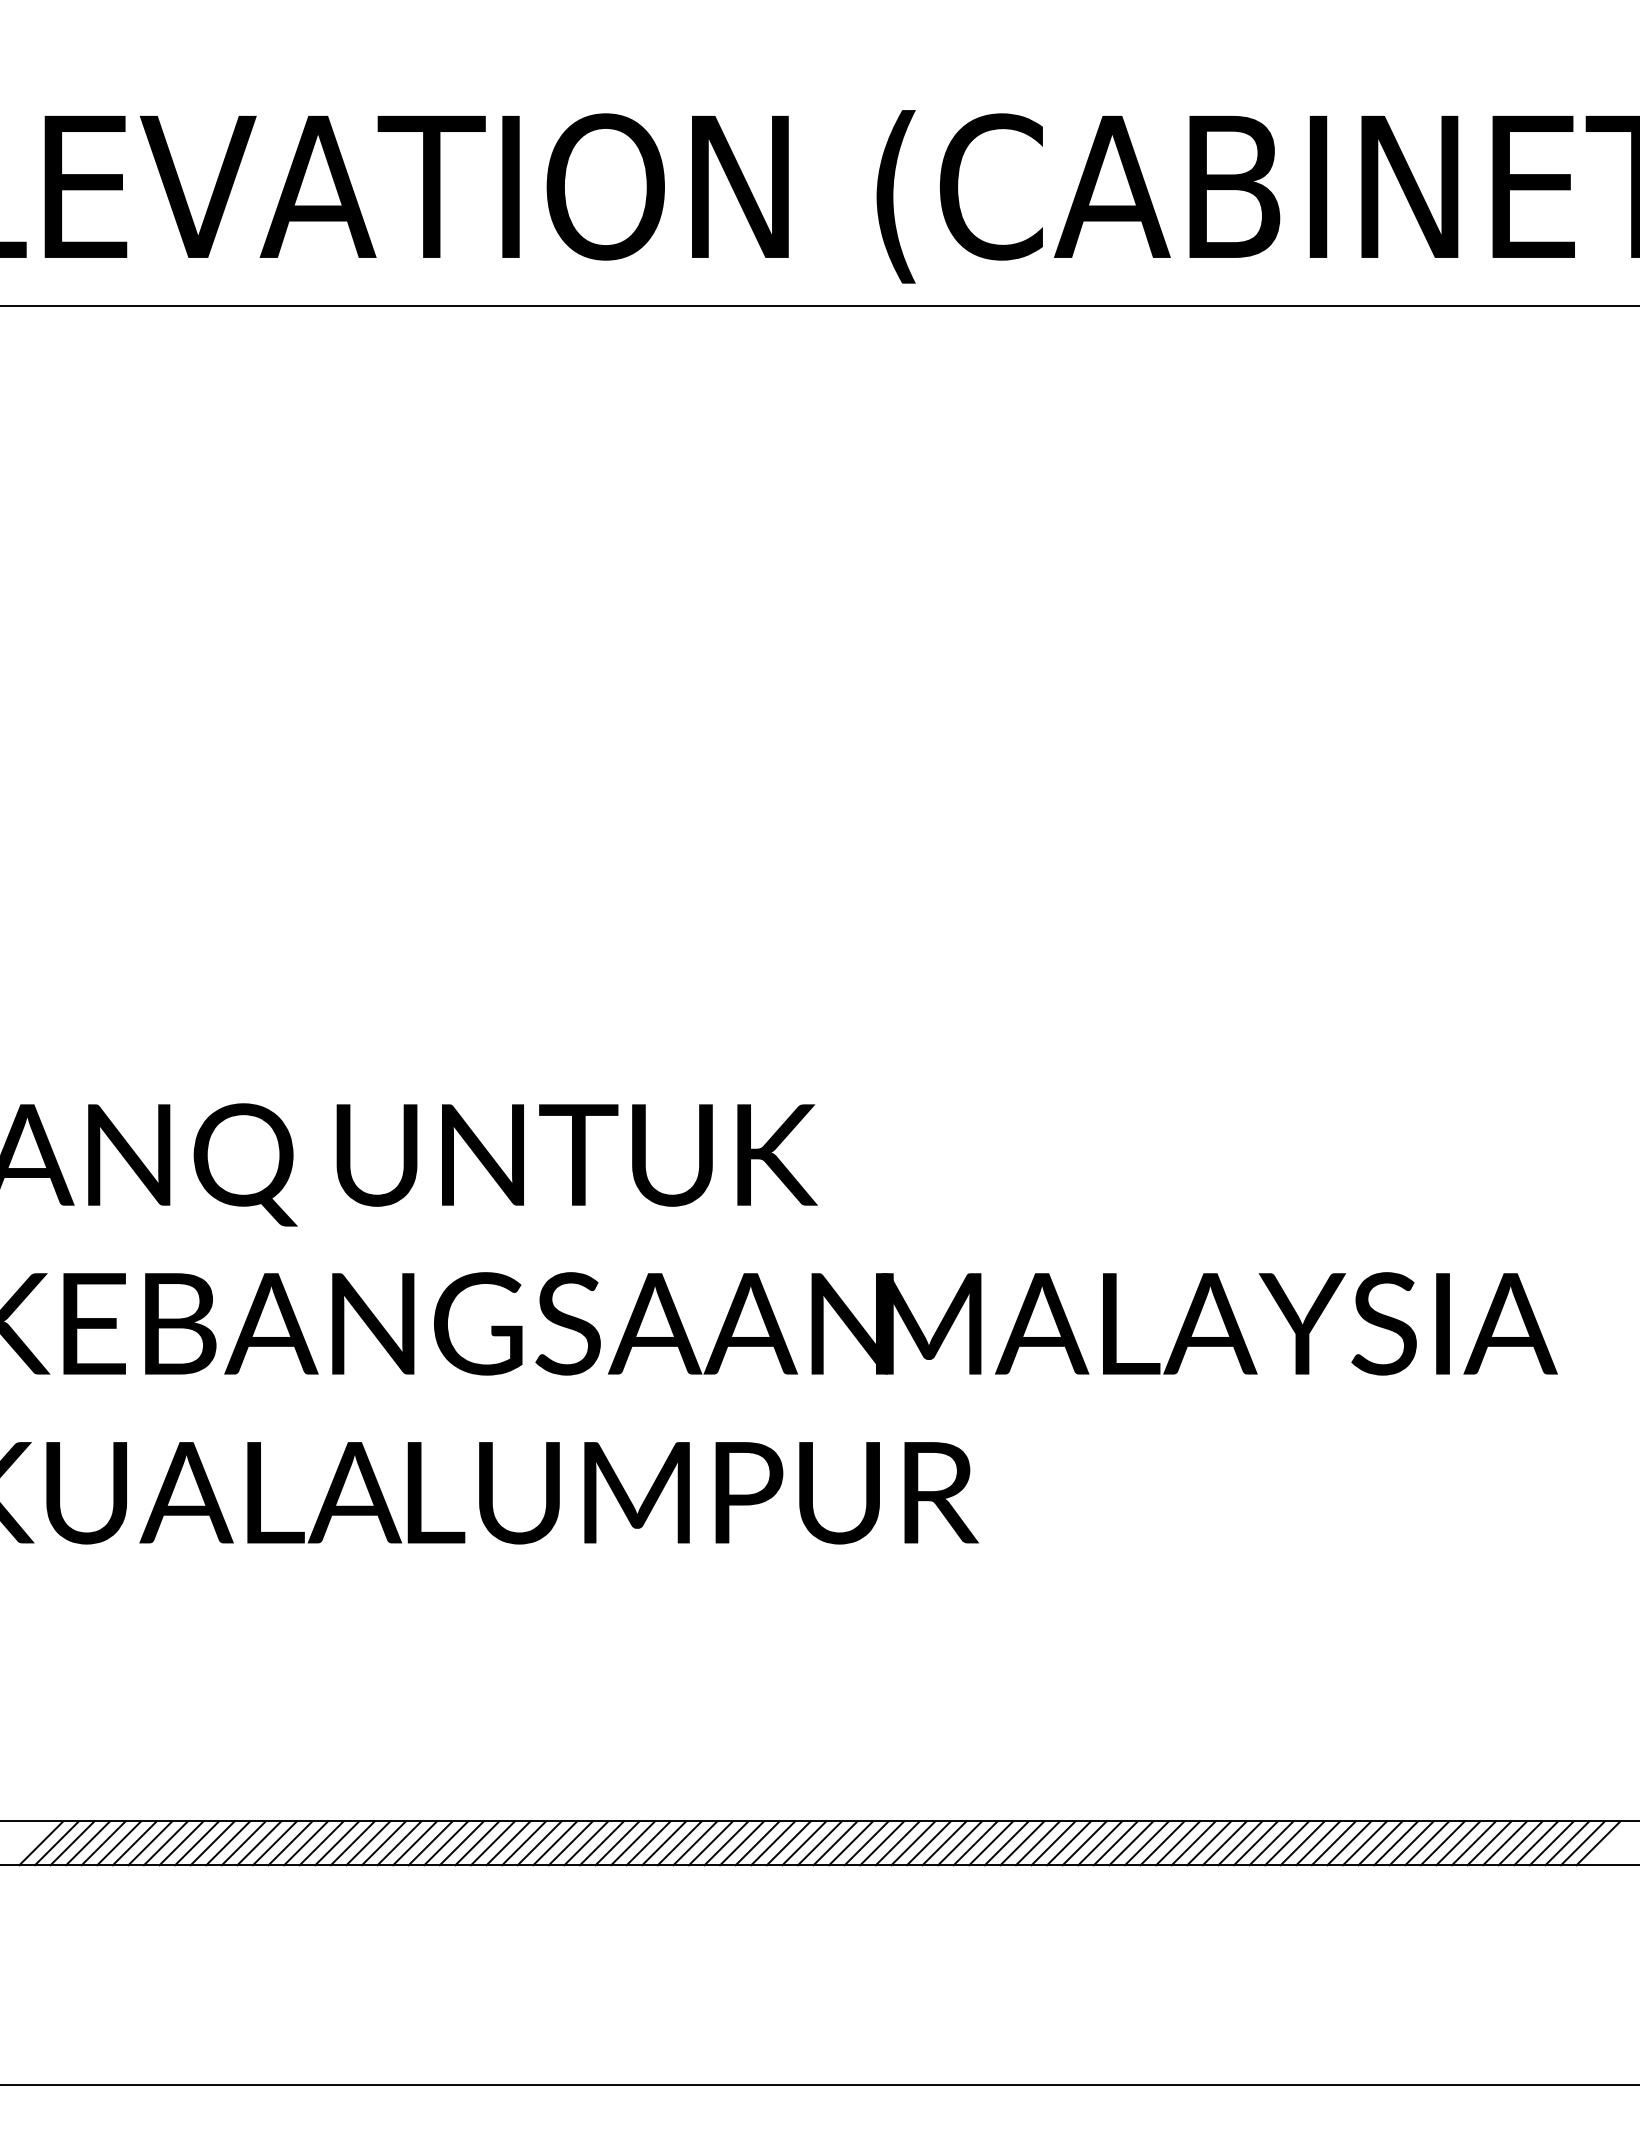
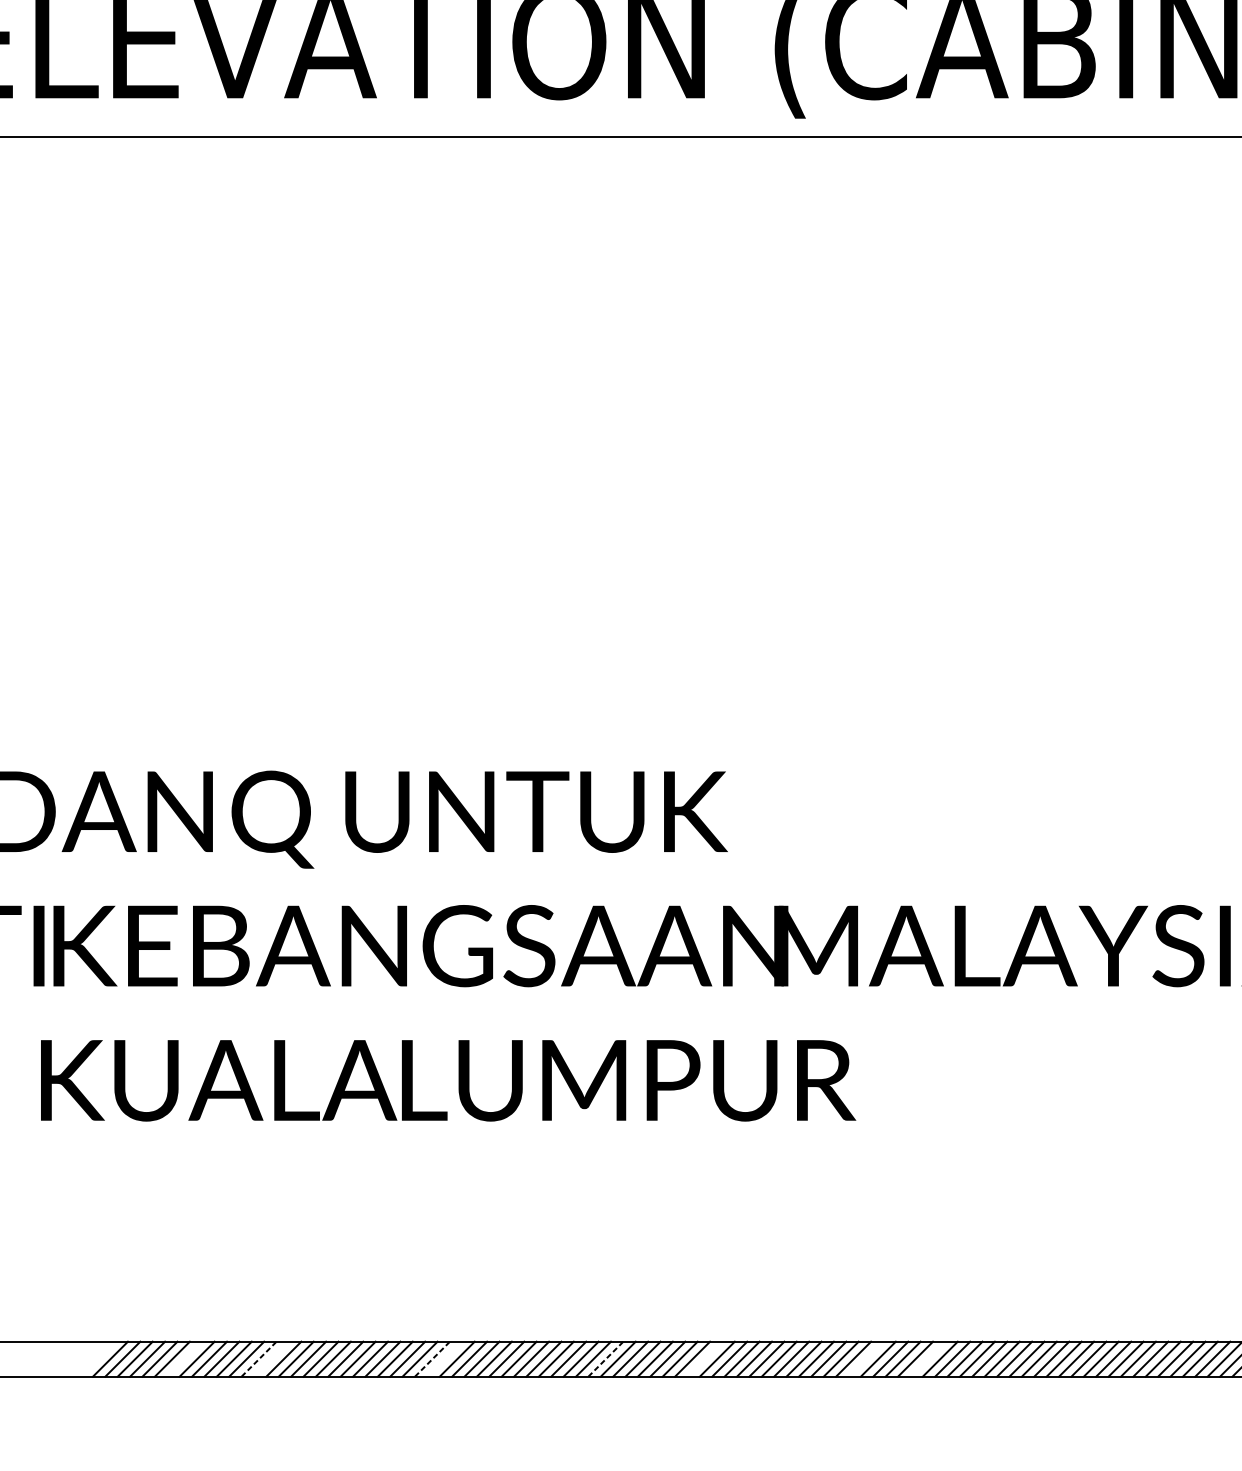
line: (228, 1842) -> (259, 1358), solid -> dashed
line: (446, 1842) -> (432, 1358), solid -> dashed
line: (664, 1842) -> (606, 1358), solid -> dashed
line: (134, 1843) -> (184, 1359), removed
line: (243, 1843) -> (271, 1359), removed
line: (461, 1843) -> (444, 1359), removed
line: (788, 1843) -> (704, 1359), removed
line: (991, 1843) -> (866, 1359), removed
line: (1069, 1843) -> (928, 1359), removed

